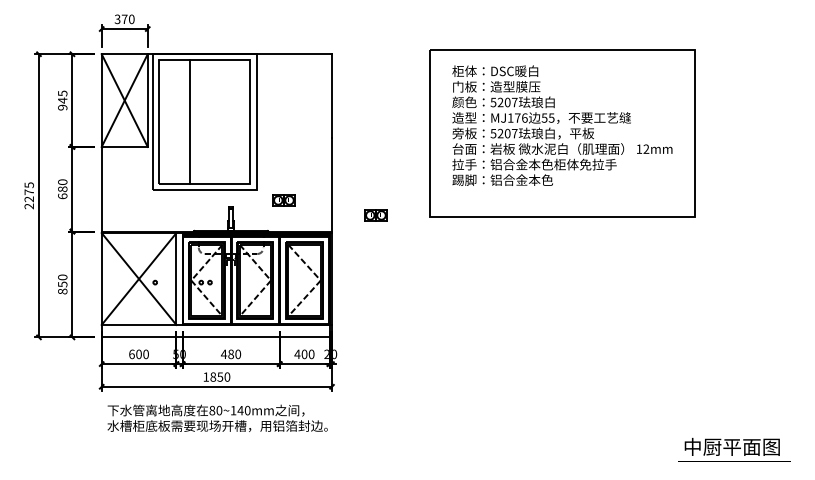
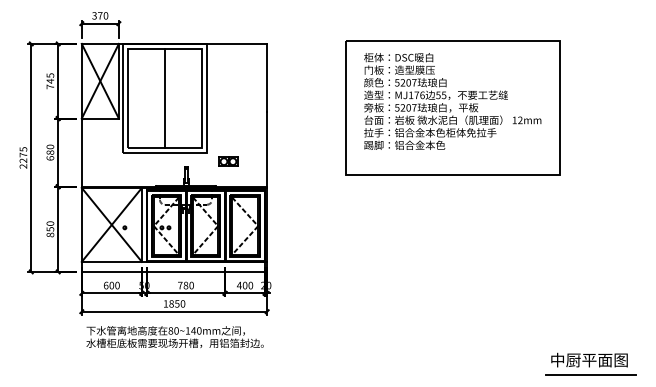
text: (62, 107) -> (50, 86), 945 -> 745
line: (189, 121) -> (164, 98), moved
part: (375, 215) -> (302, 173), removed
text: (224, 353) -> (180, 284), 480 -> 780
line: (733, 465) -> (590, 375), added

